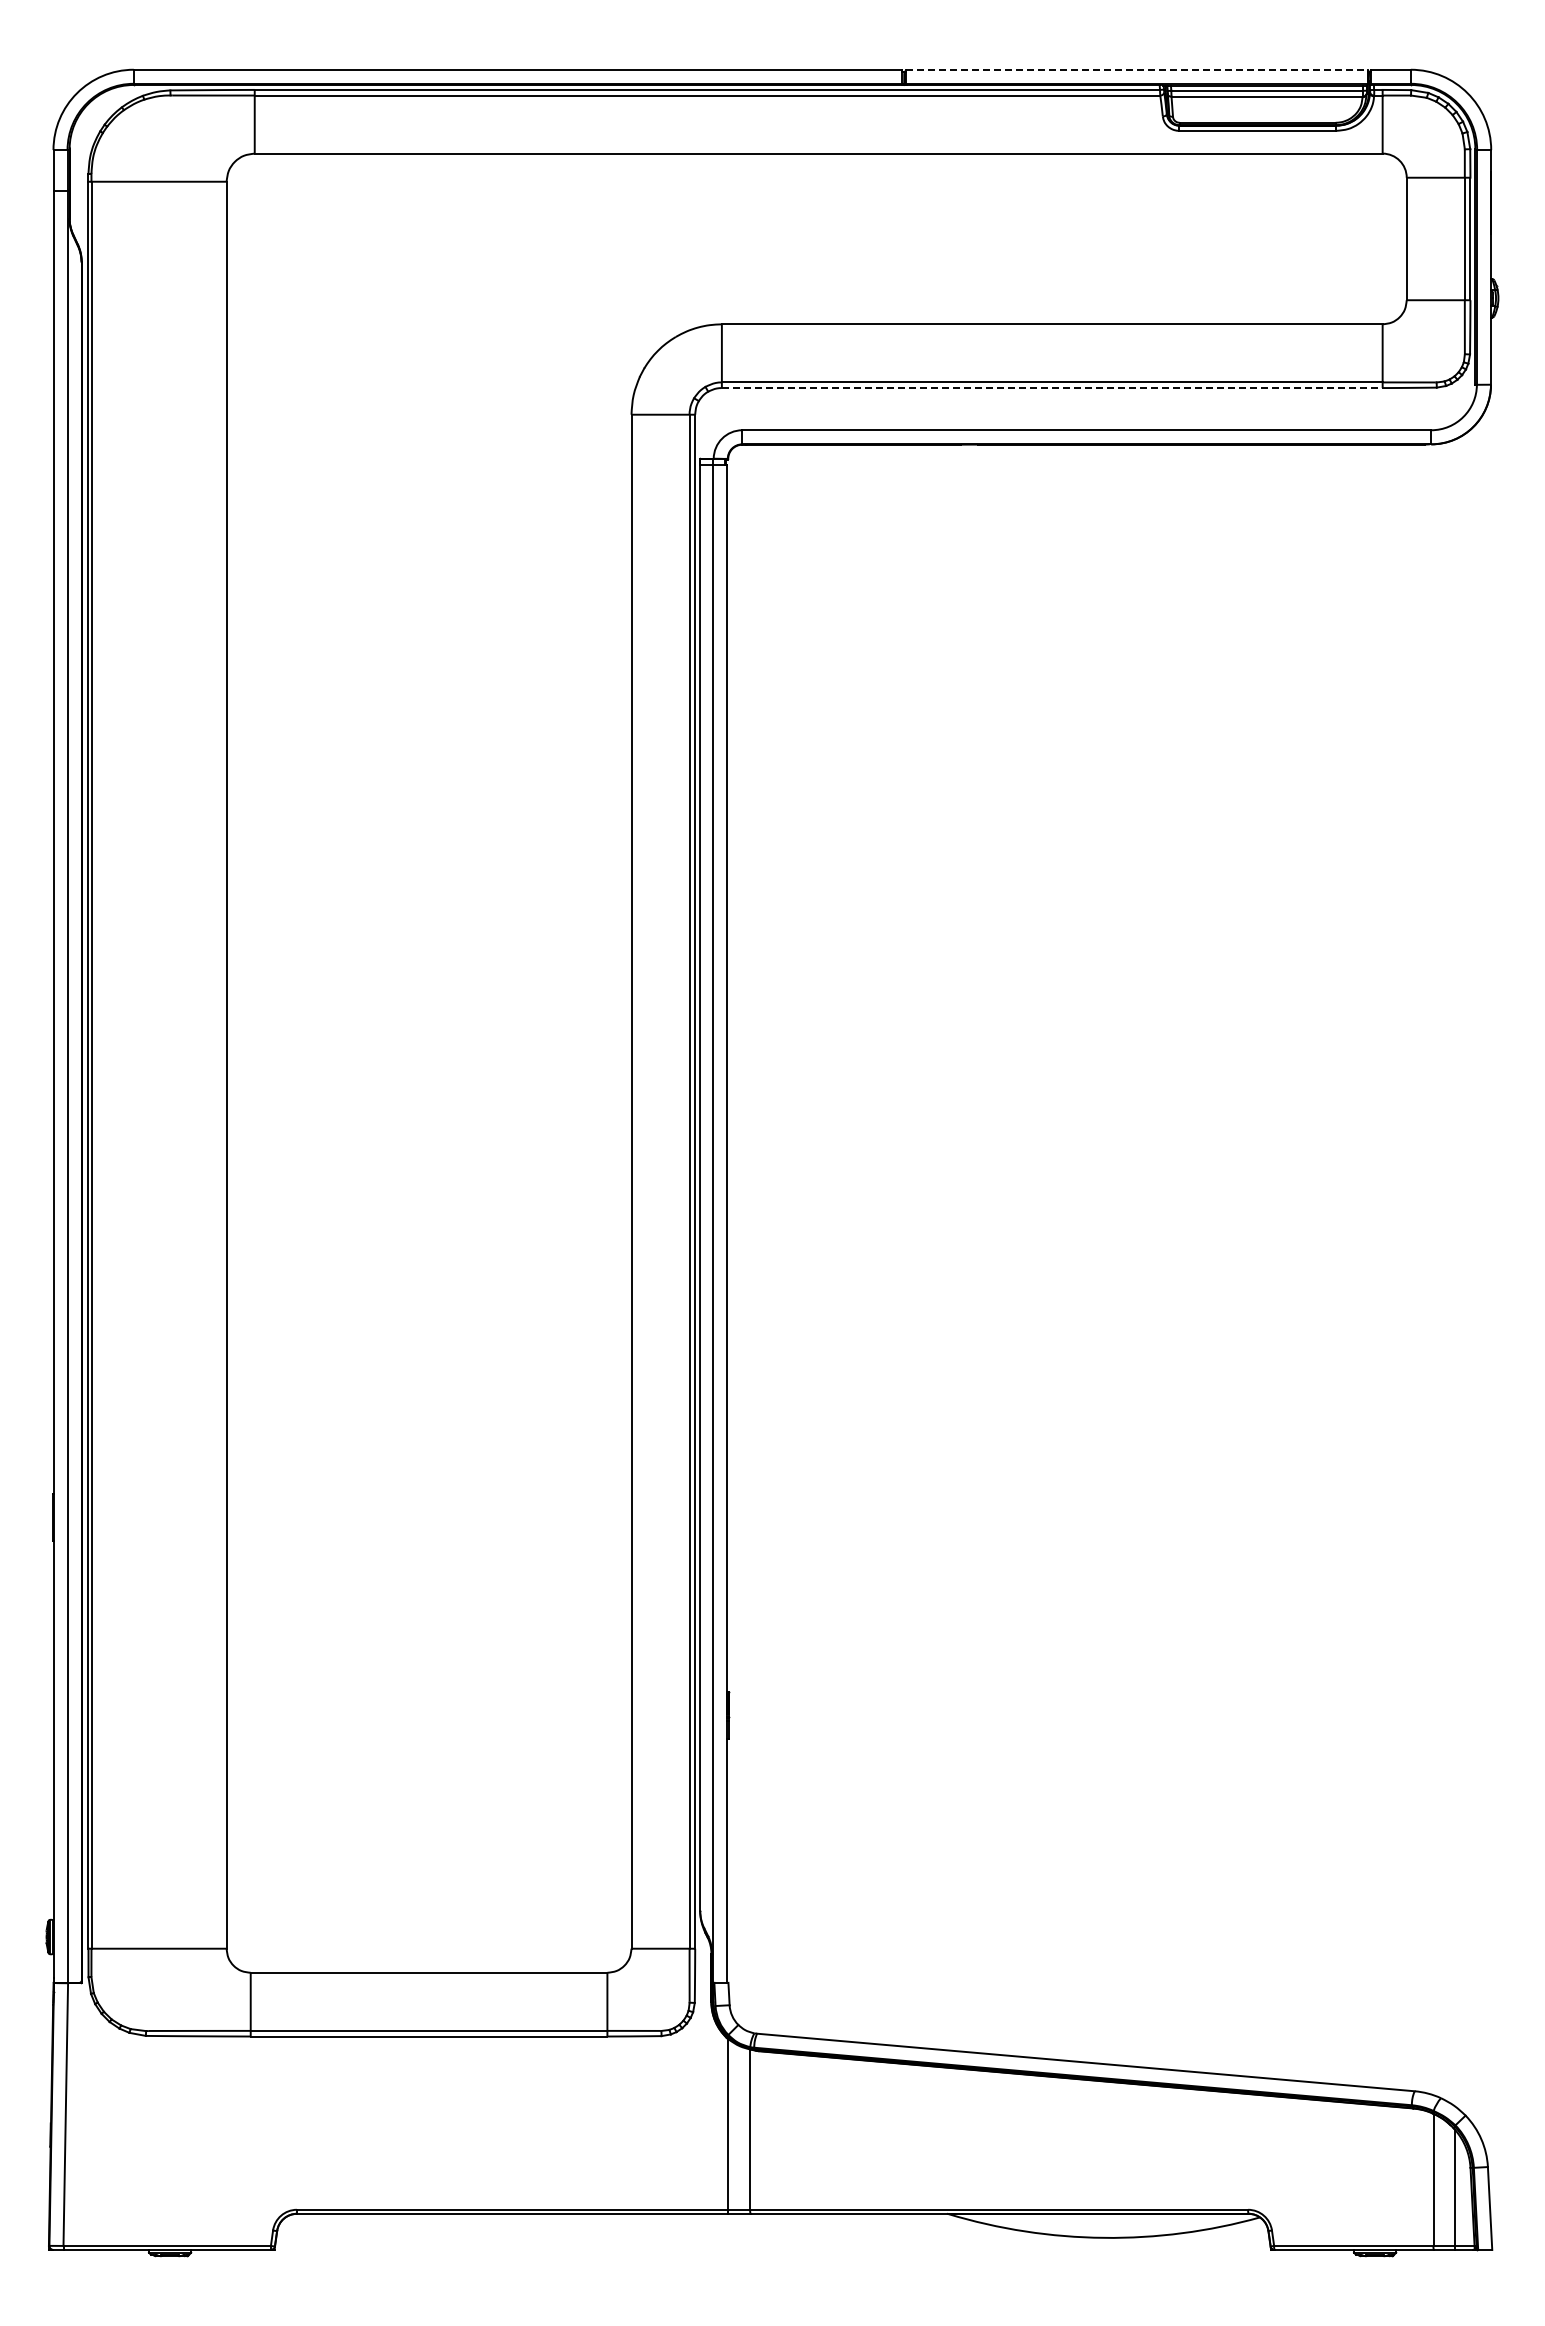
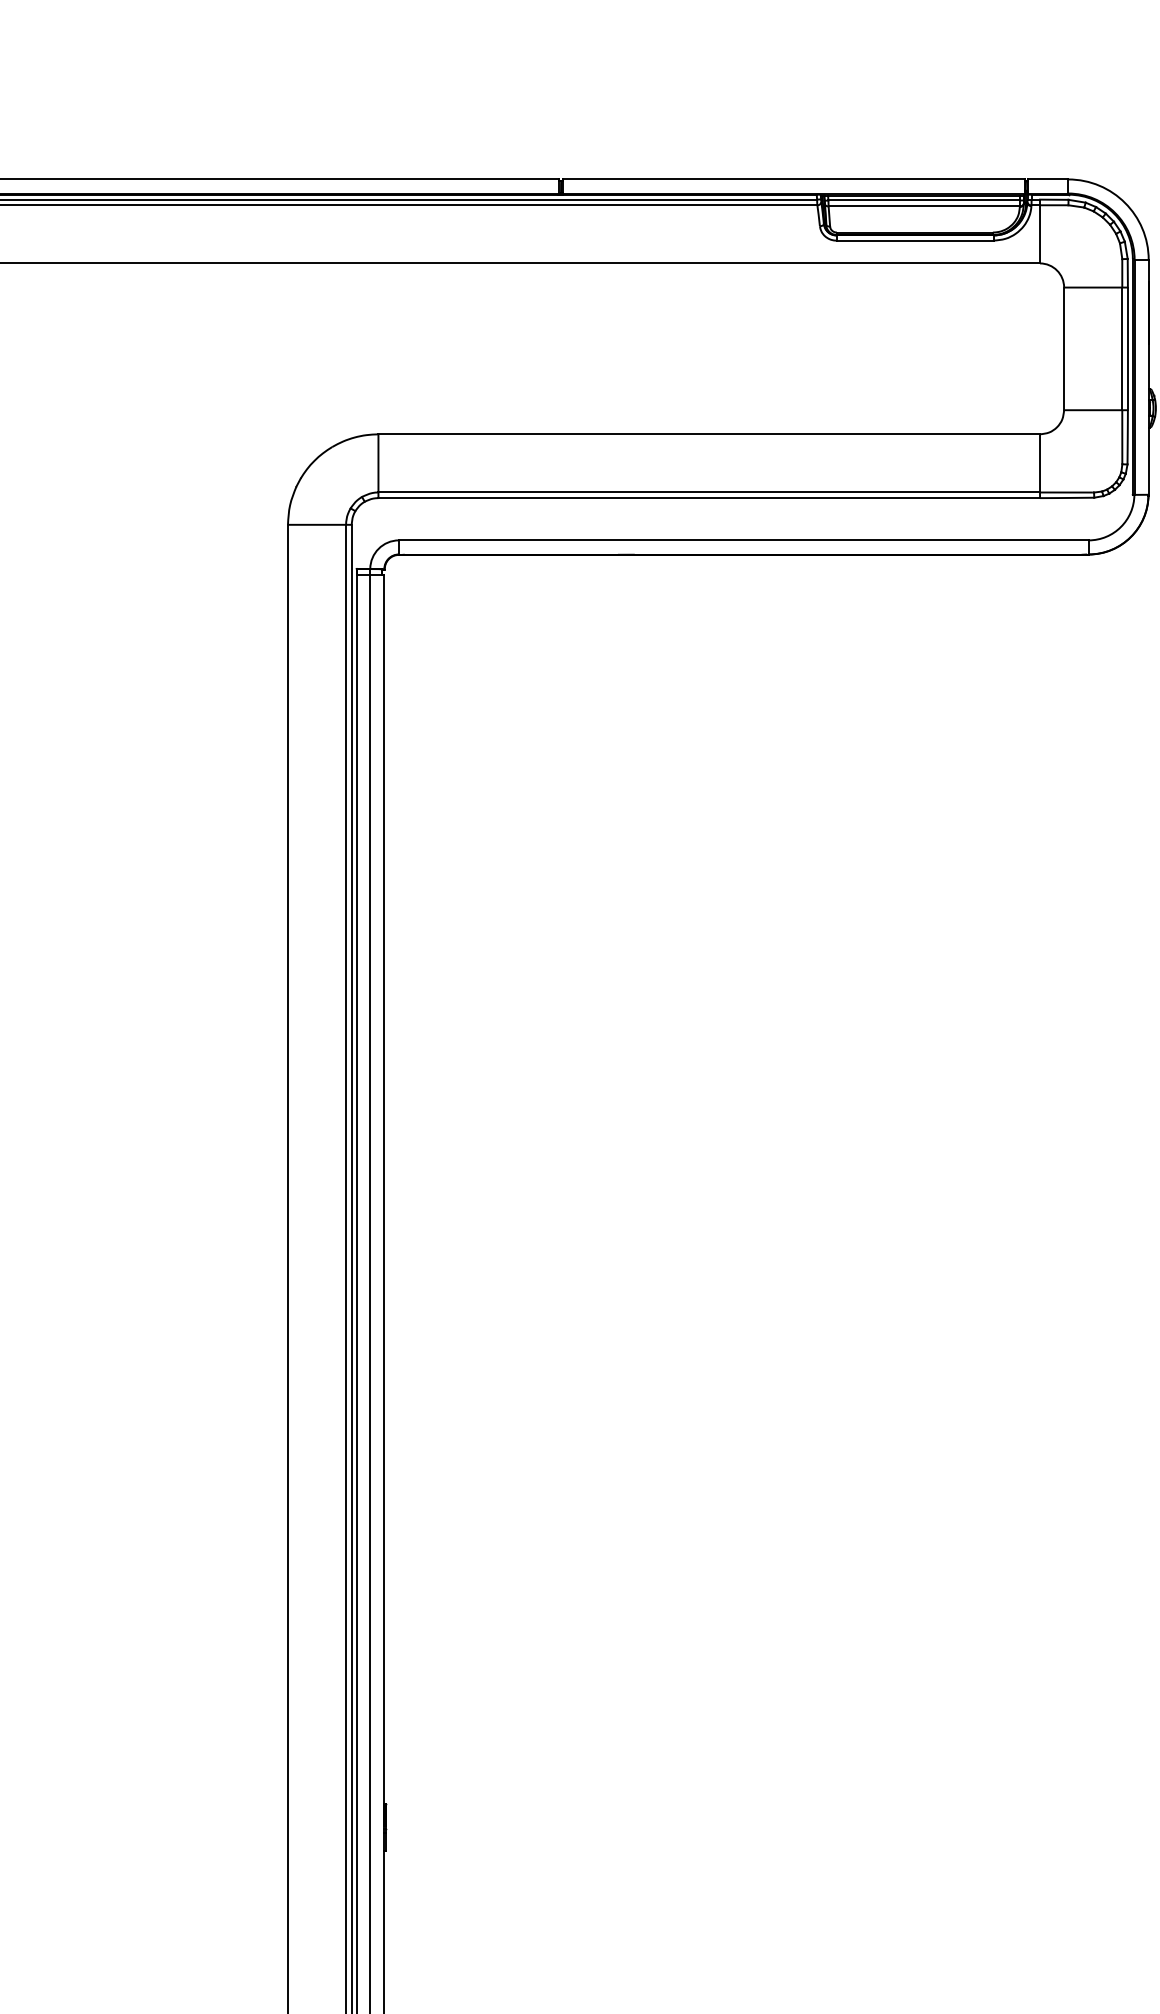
line: (1137, 69) -> (794, 179), dashed -> solid
line: (1052, 388) -> (709, 498), dashed -> solid

